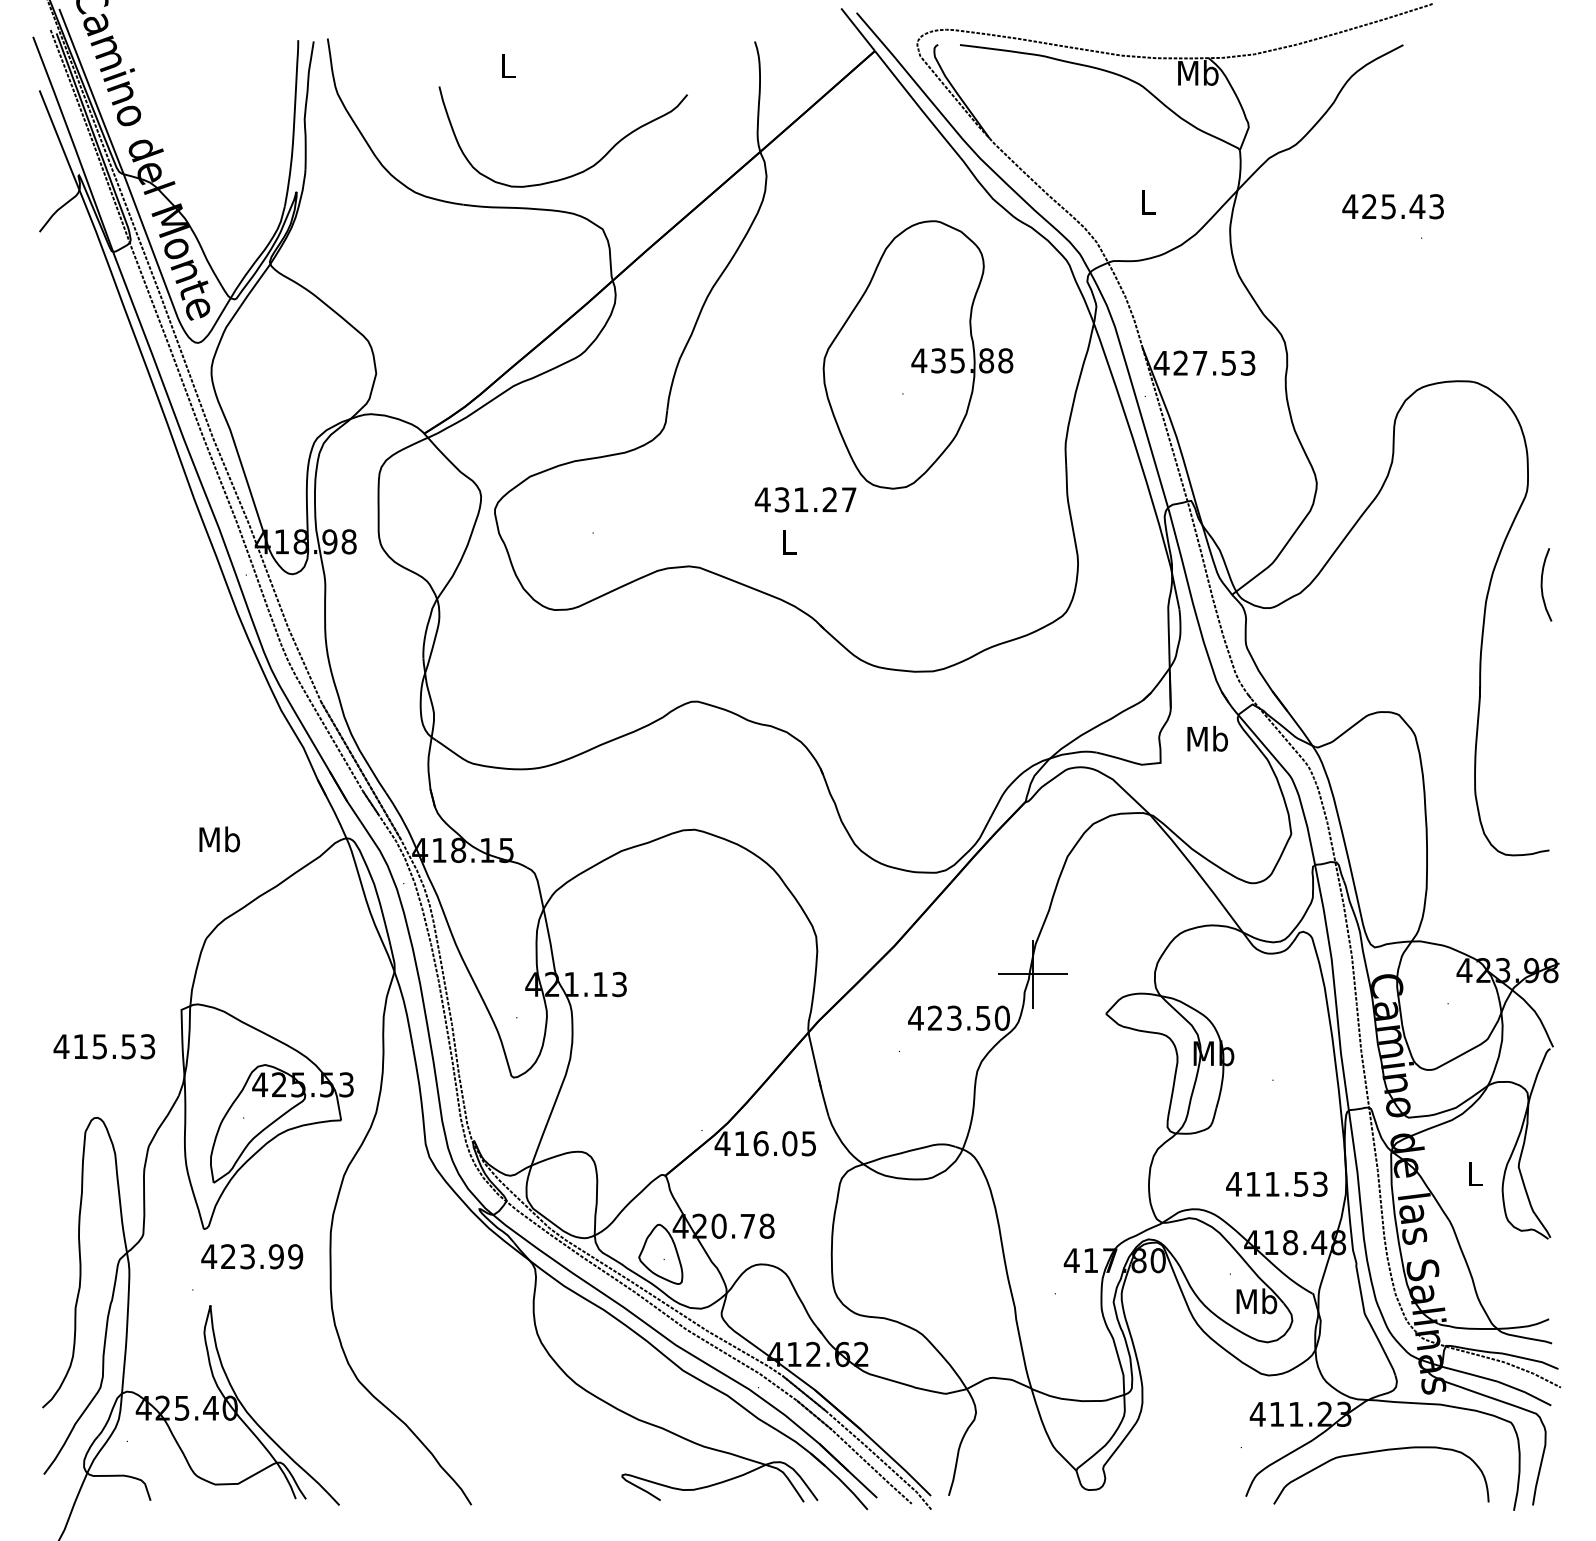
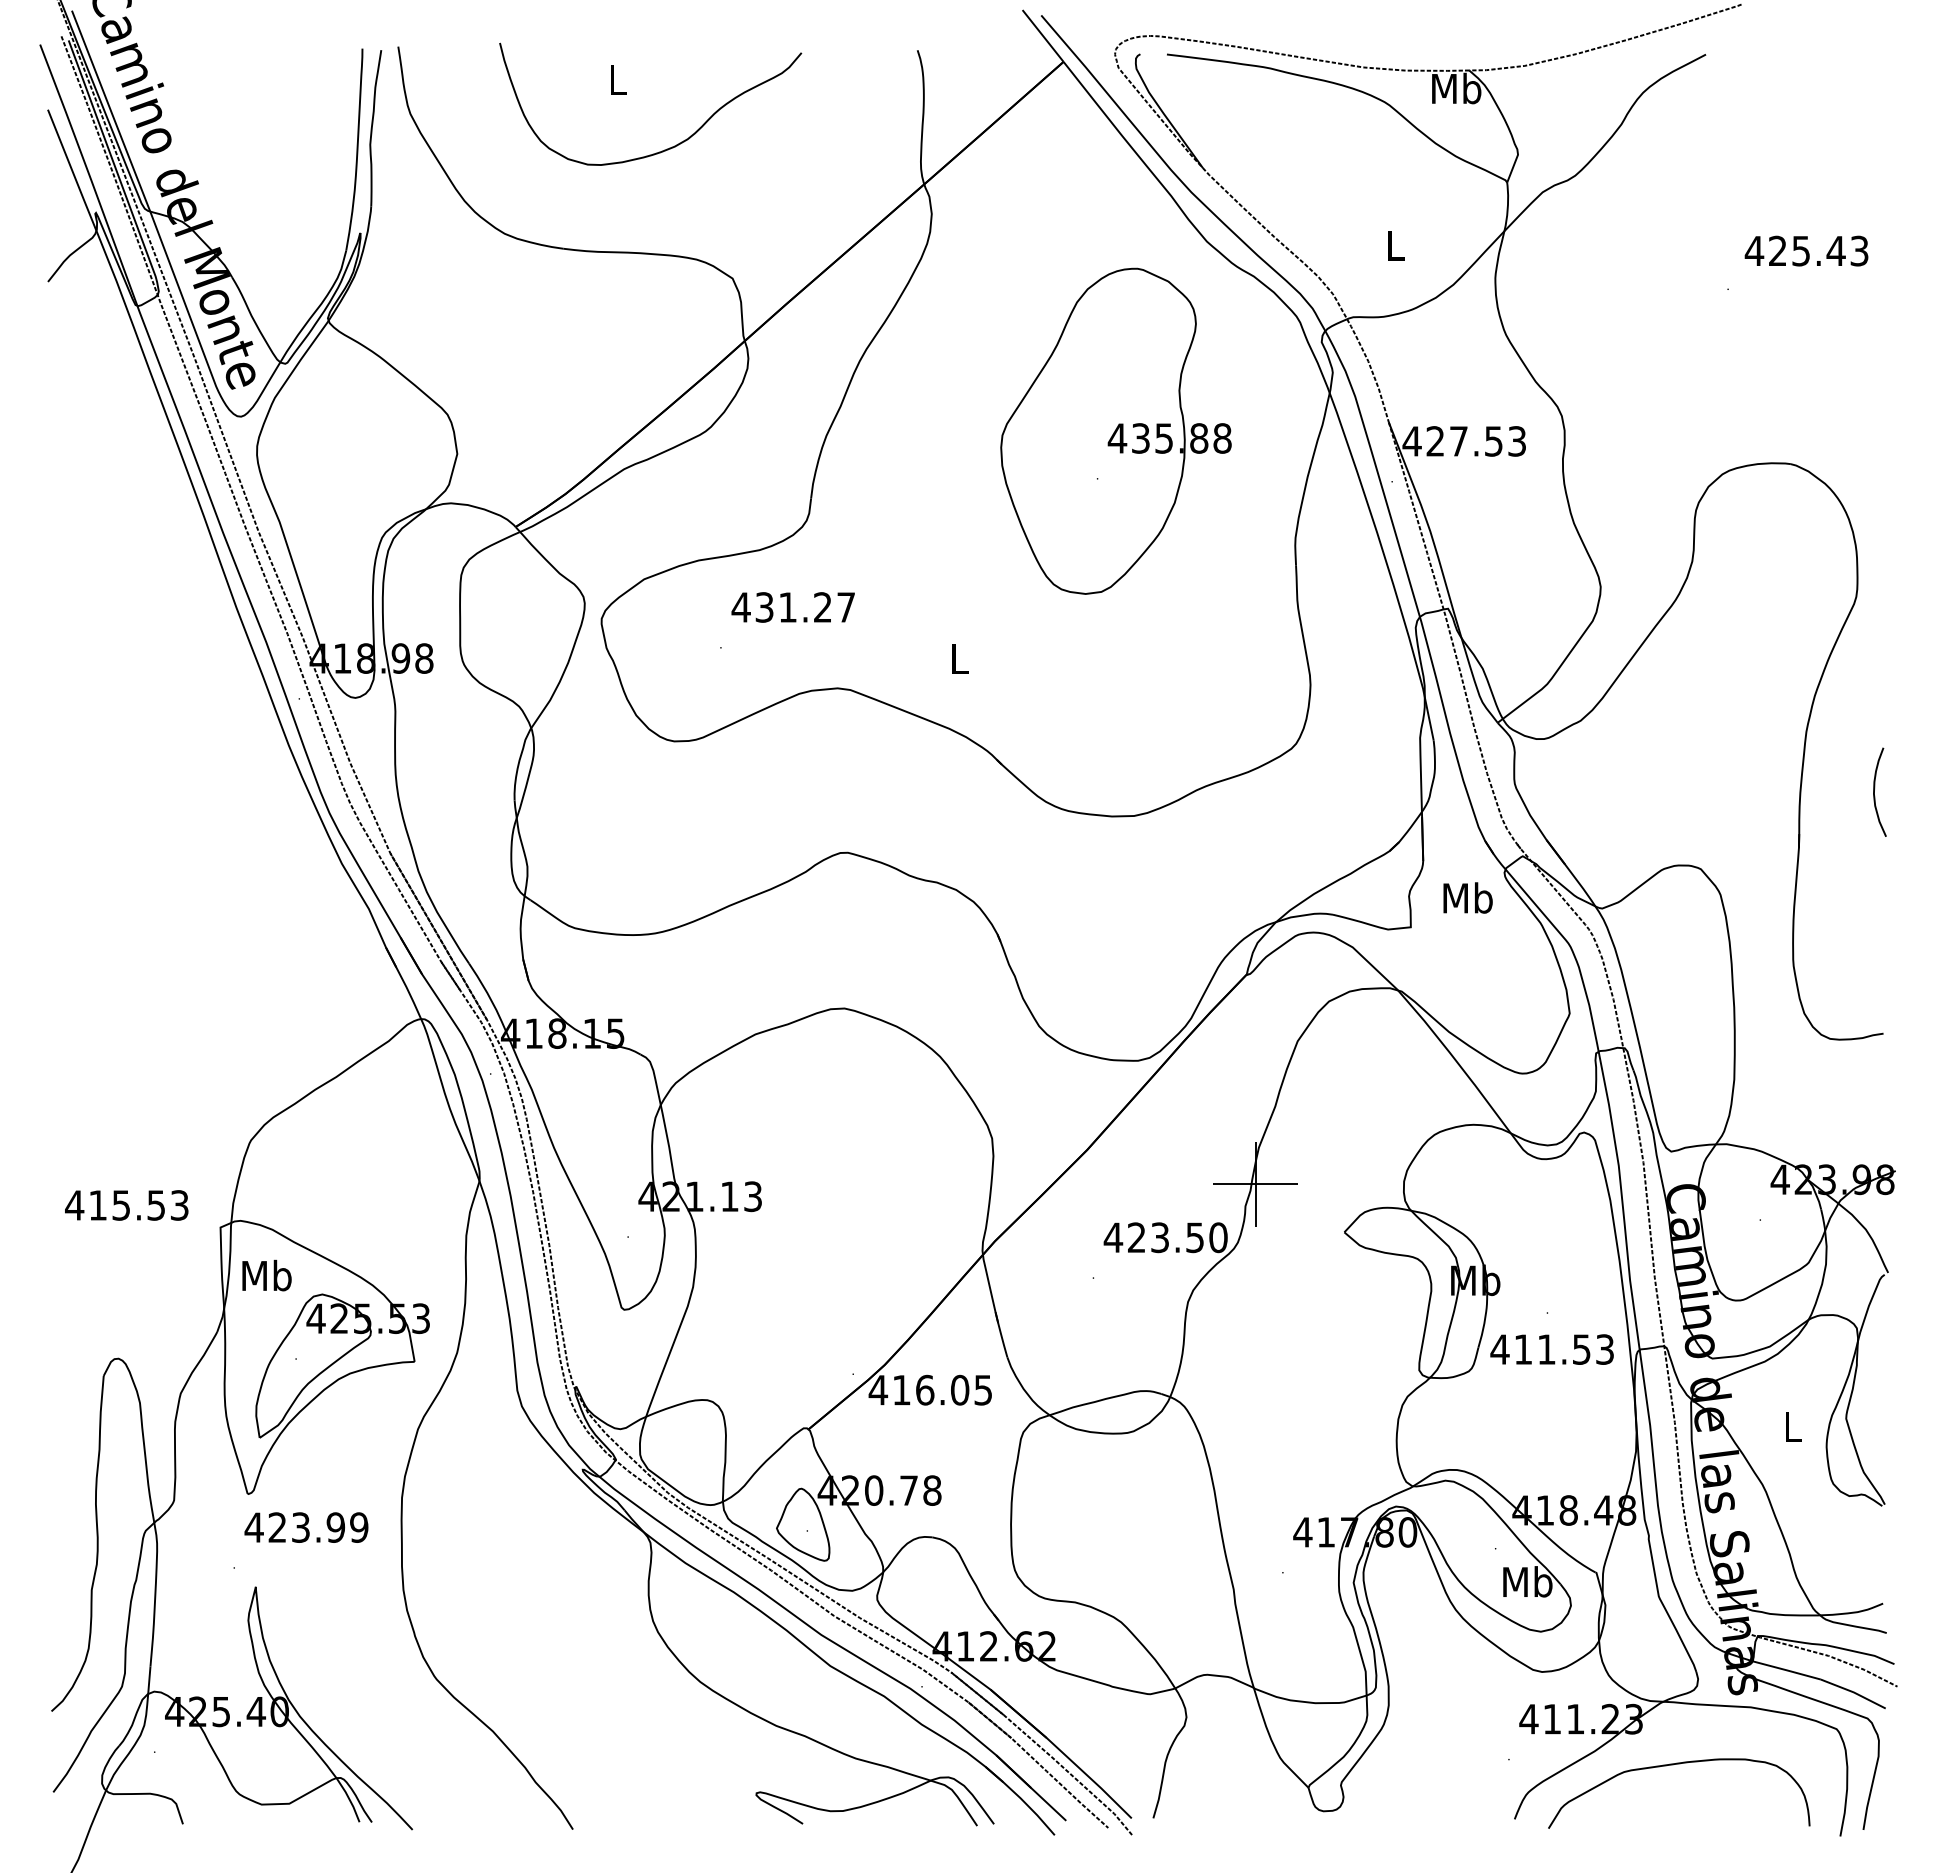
curve: (575, 173) -> (665, 148), moved
text: (1392, 206) -> (1805, 250), moved
text: (805, 499) -> (793, 607), moved
curve: (1542, 584) -> (1875, 791), moved
text: (219, 839) -> (266, 1275), moved
text: (104, 1046) -> (126, 1205), moved
text: (1276, 1183) -> (1551, 1348), moved

